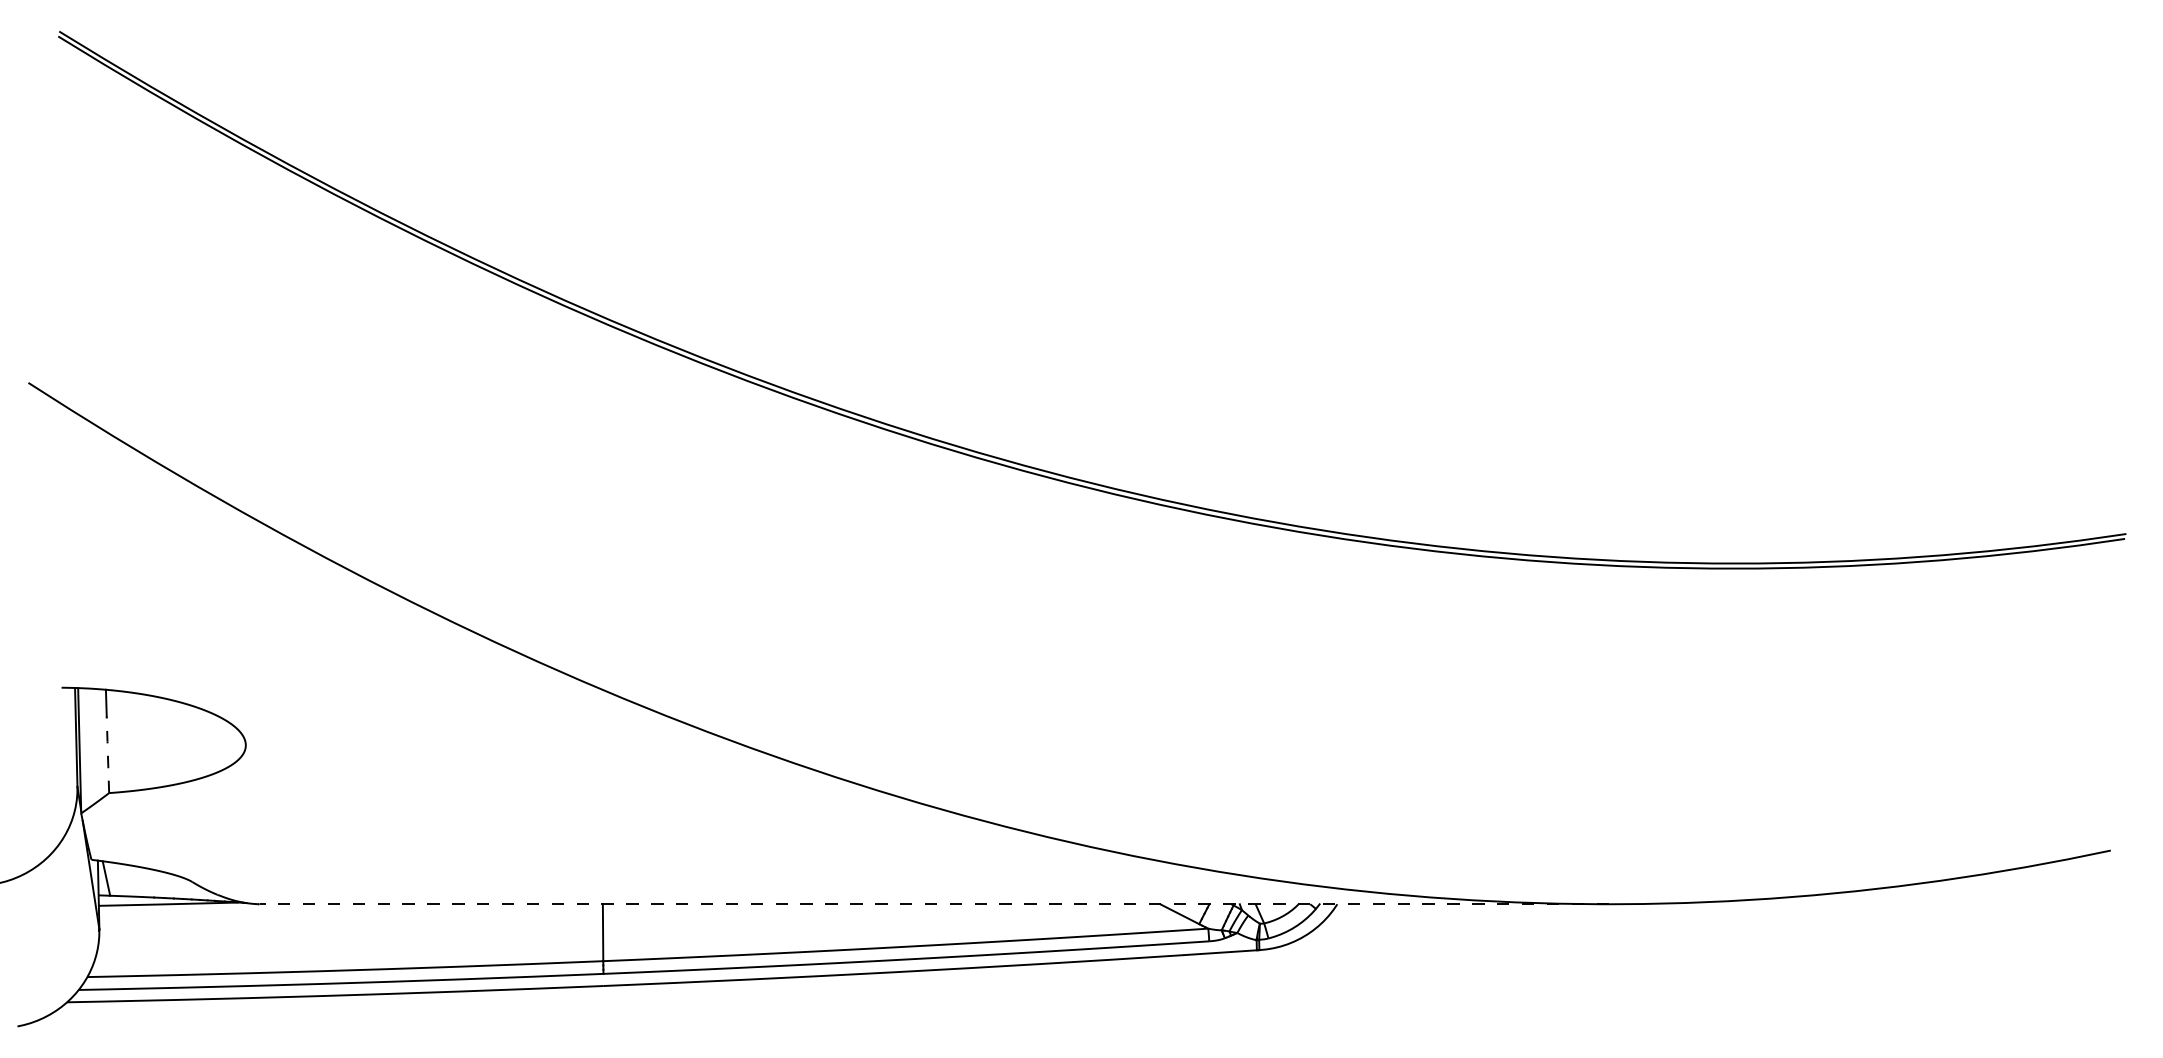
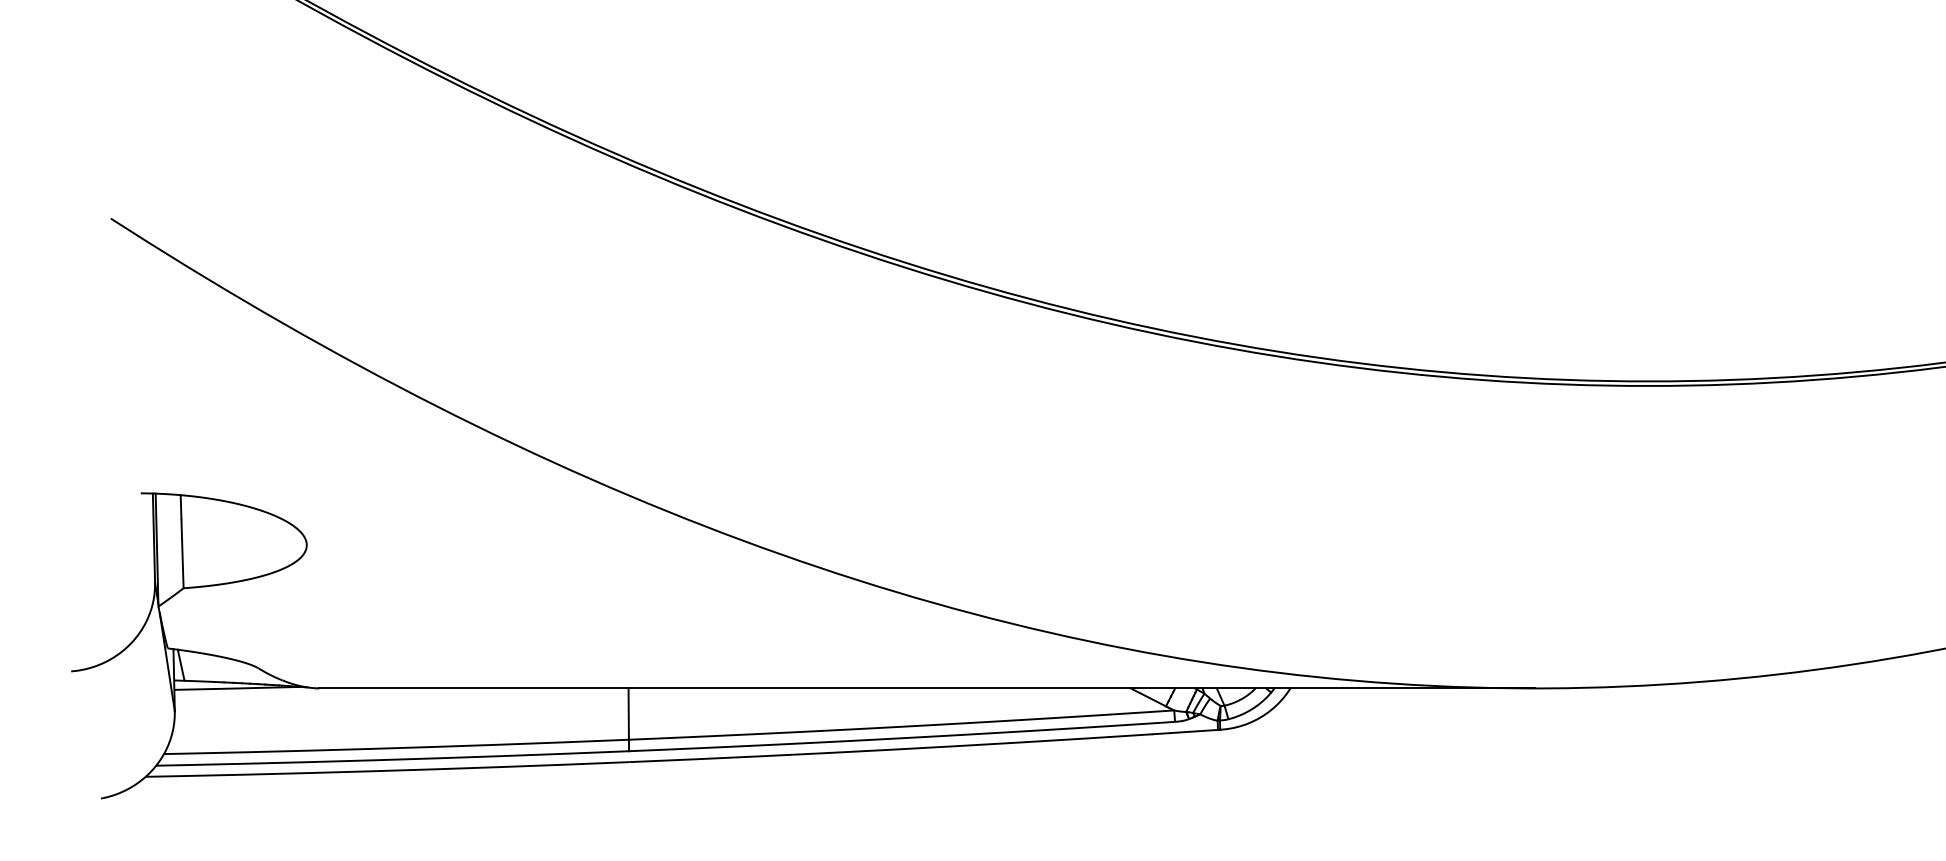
line: (107, 755) -> (182, 554), dashed -> solid
line: (934, 904) -> (927, 688), dashed -> solid

